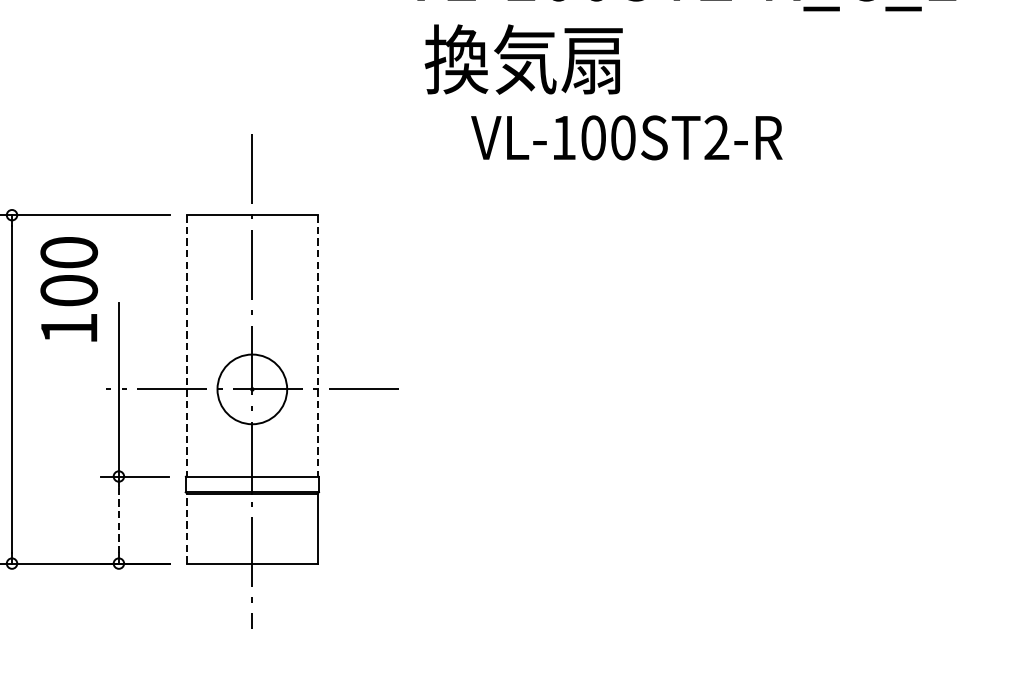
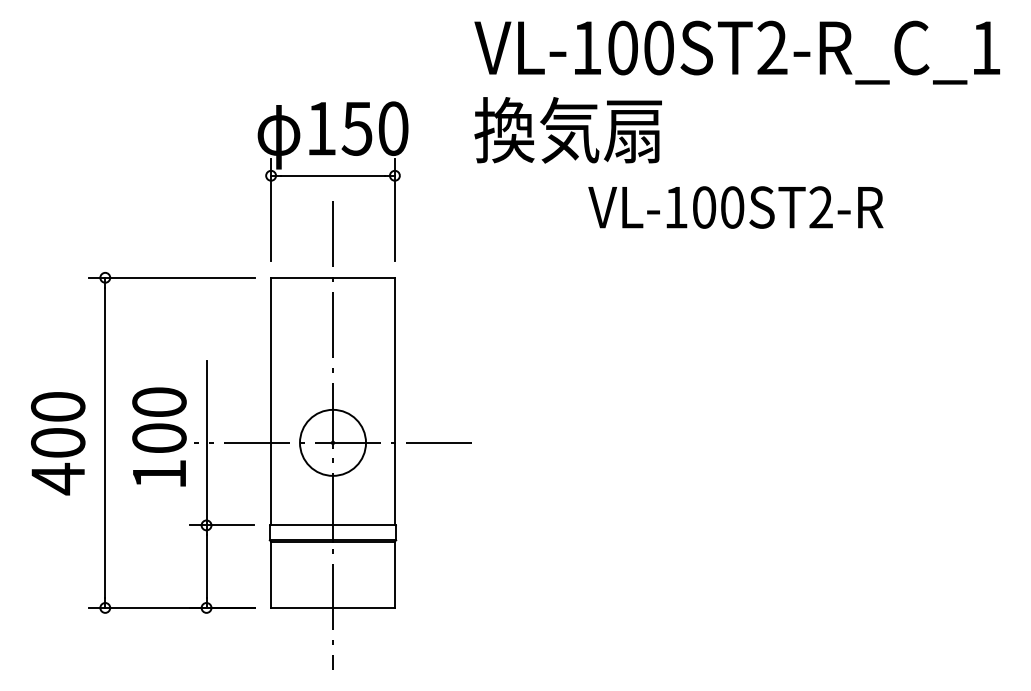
text: (523, 59) -> (567, 130), moved
part: (251, 113) -> (332, 181), added
text: (626, 137) -> (735, 207), moved
text: (69, 288) -> (159, 436), moved
line: (187, 345) -> (271, 401), dashed -> solid
line: (317, 345) -> (394, 401), dashed -> solid
line: (118, 519) -> (206, 566), dashed -> solid
line: (187, 528) -> (271, 574), dashed -> solid

